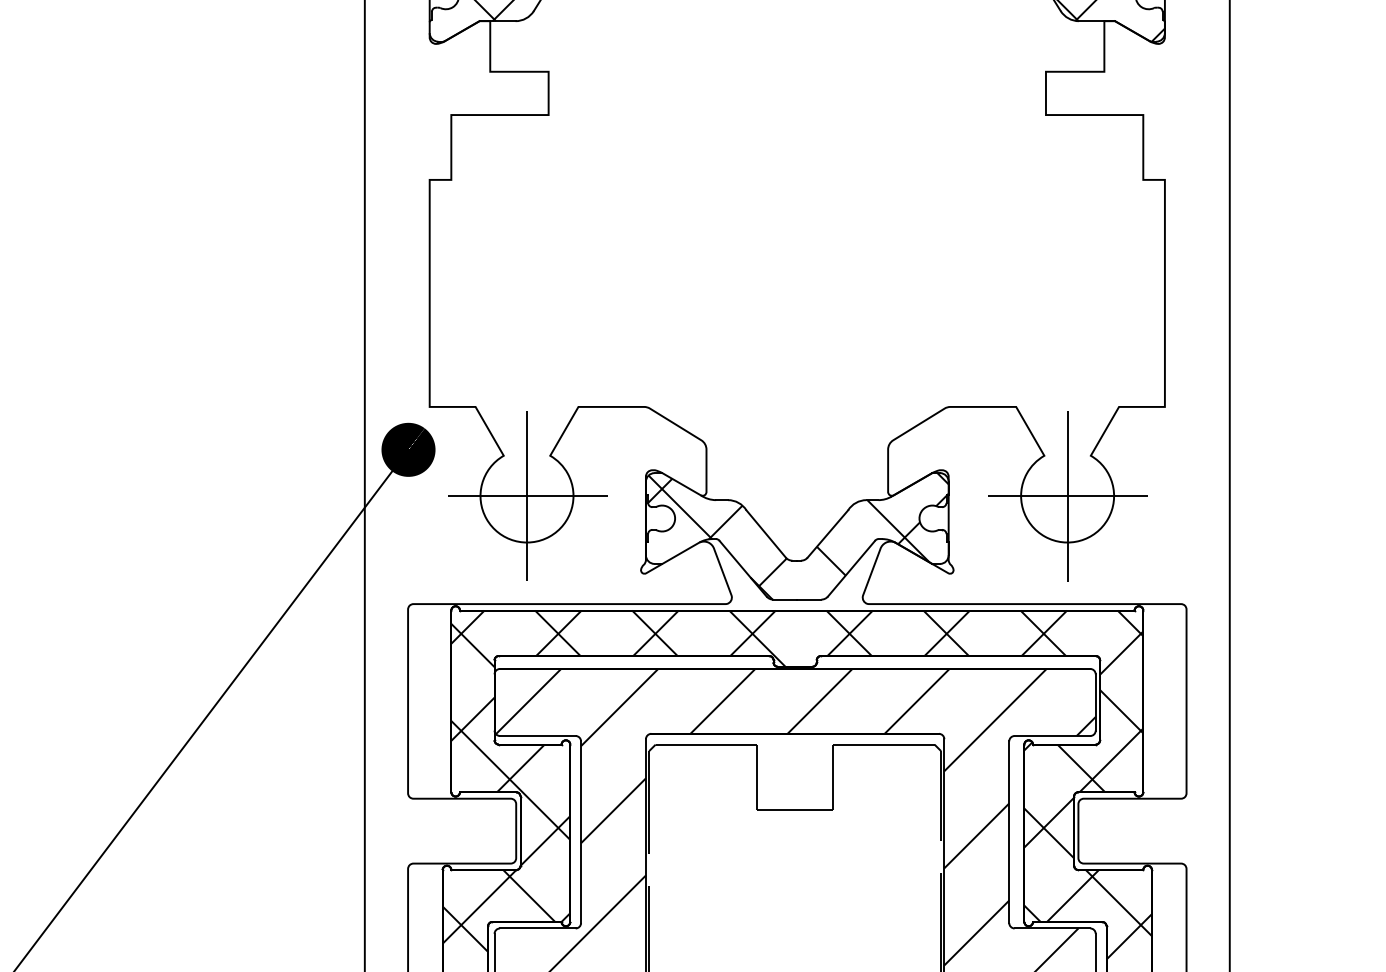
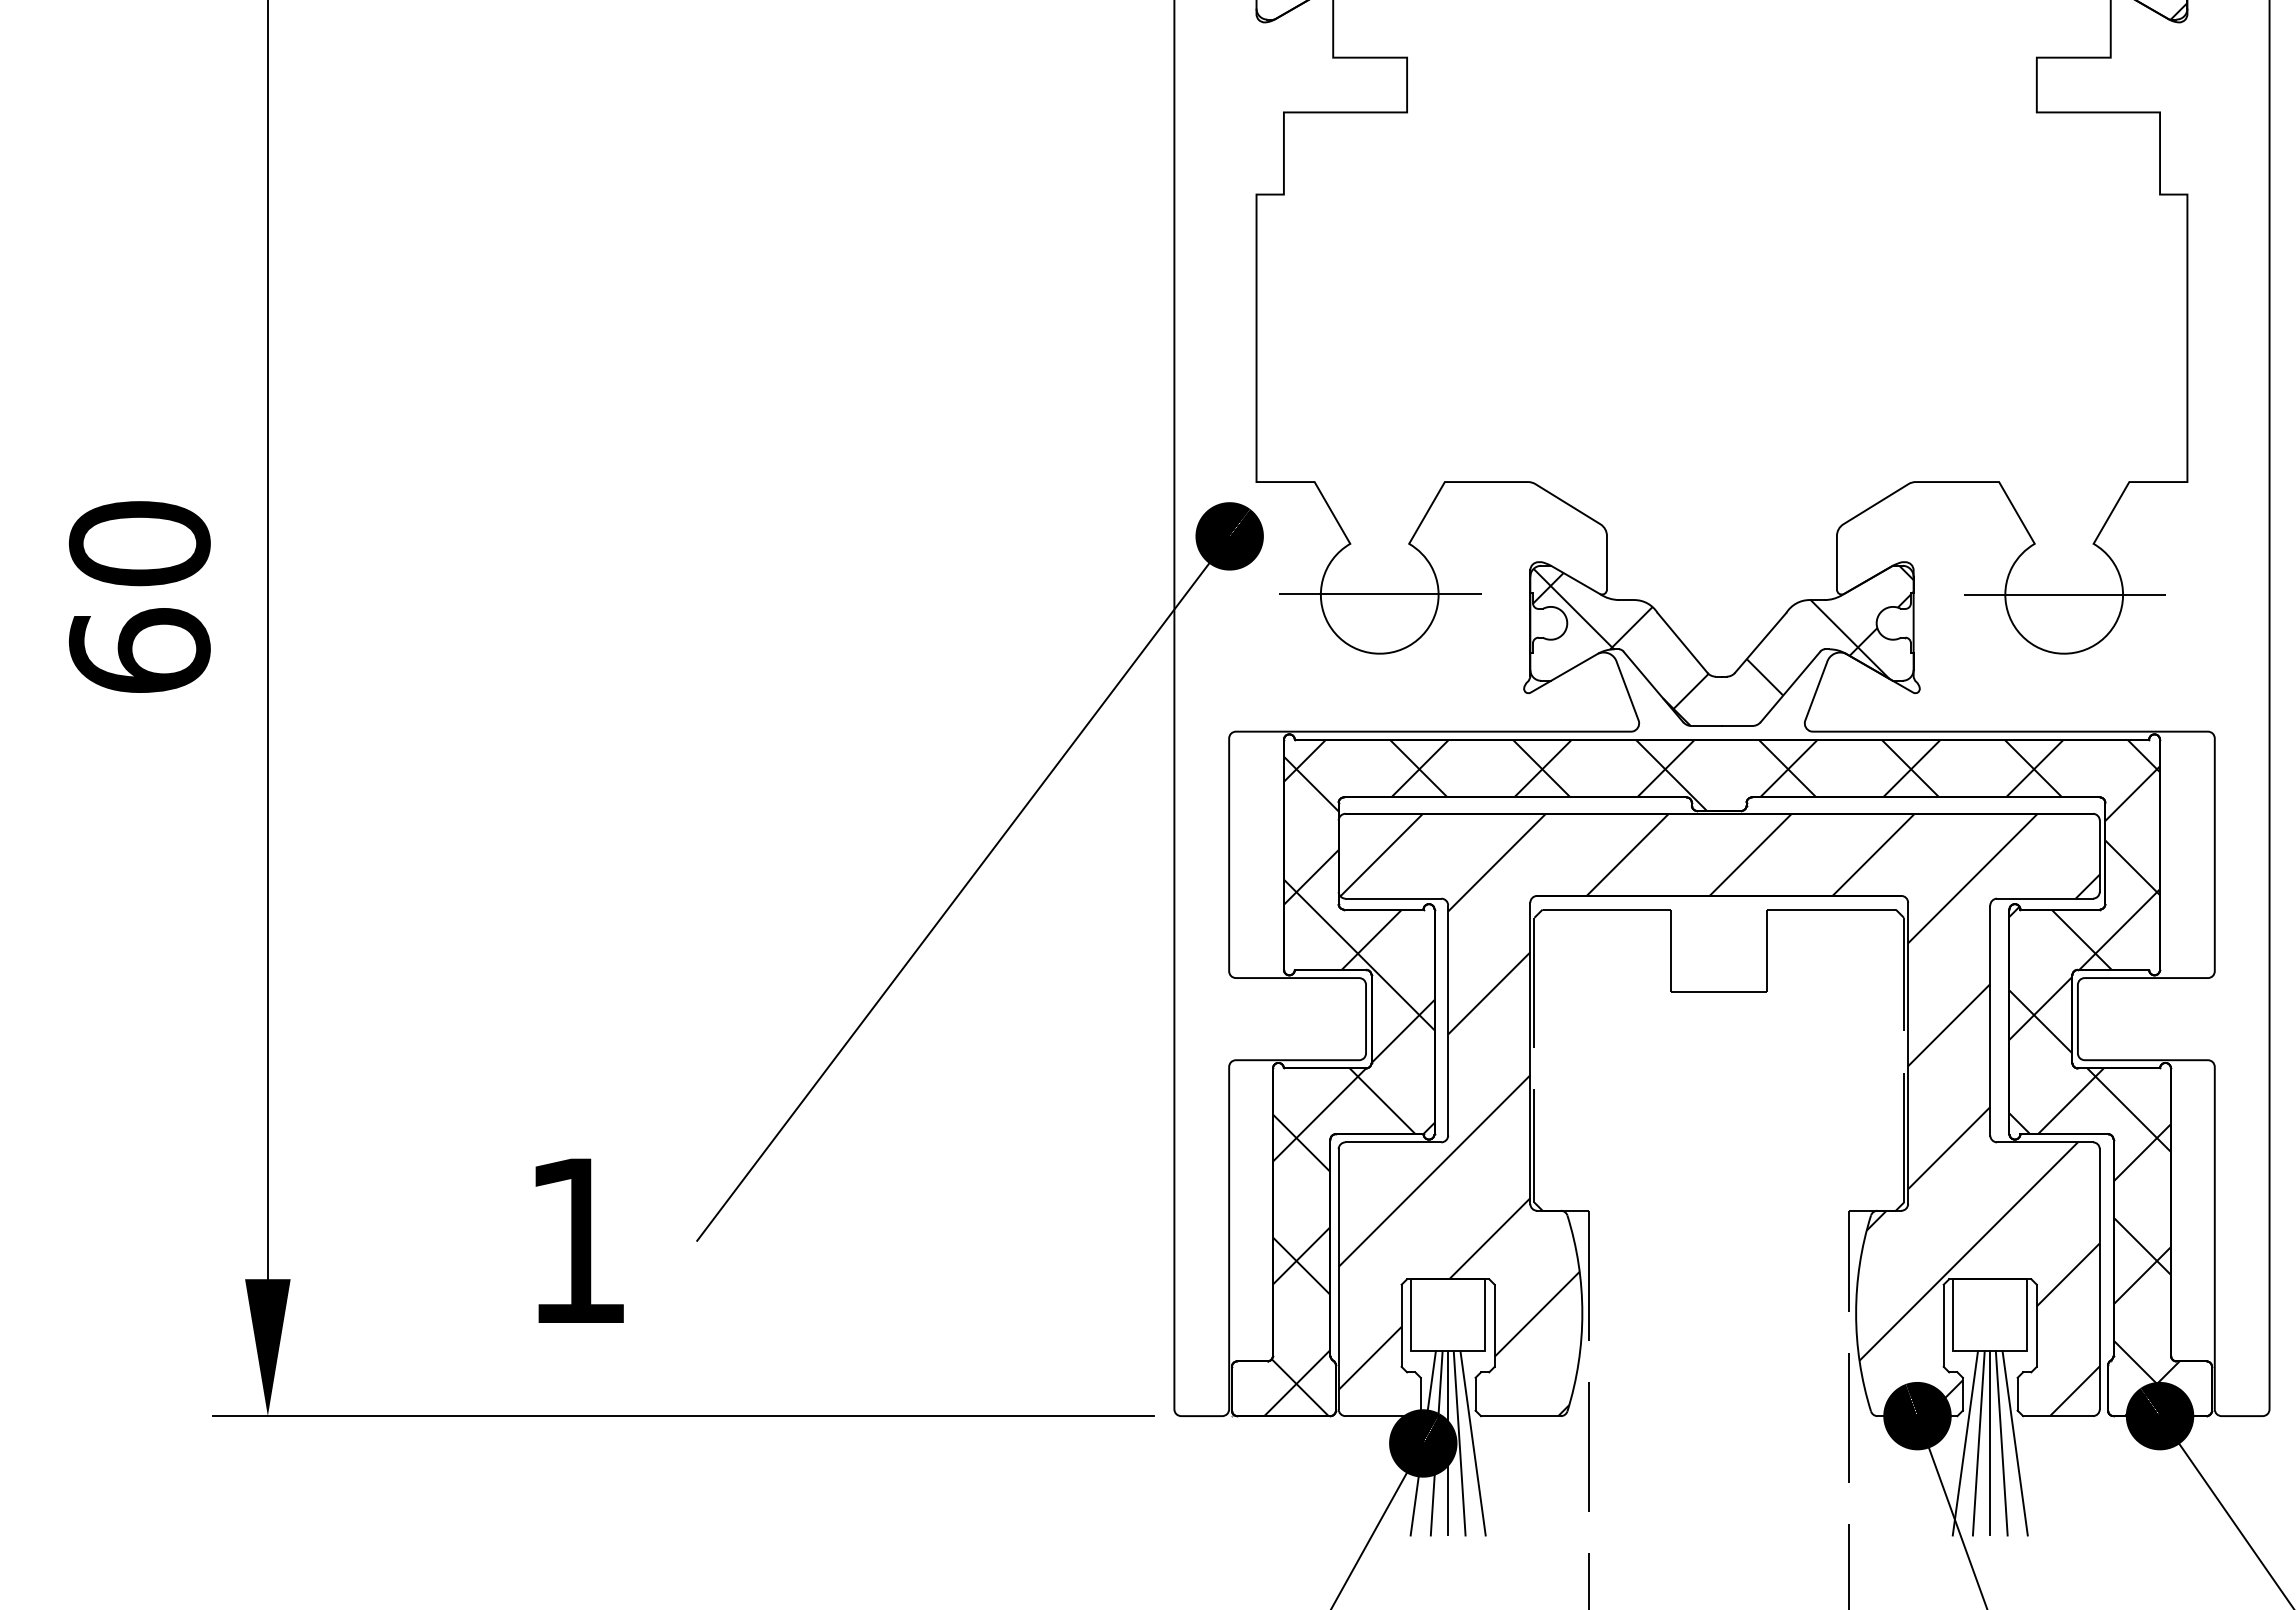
line: (526, 495) -> (1379, 594), removed
line: (1067, 496) -> (2064, 595), removed

